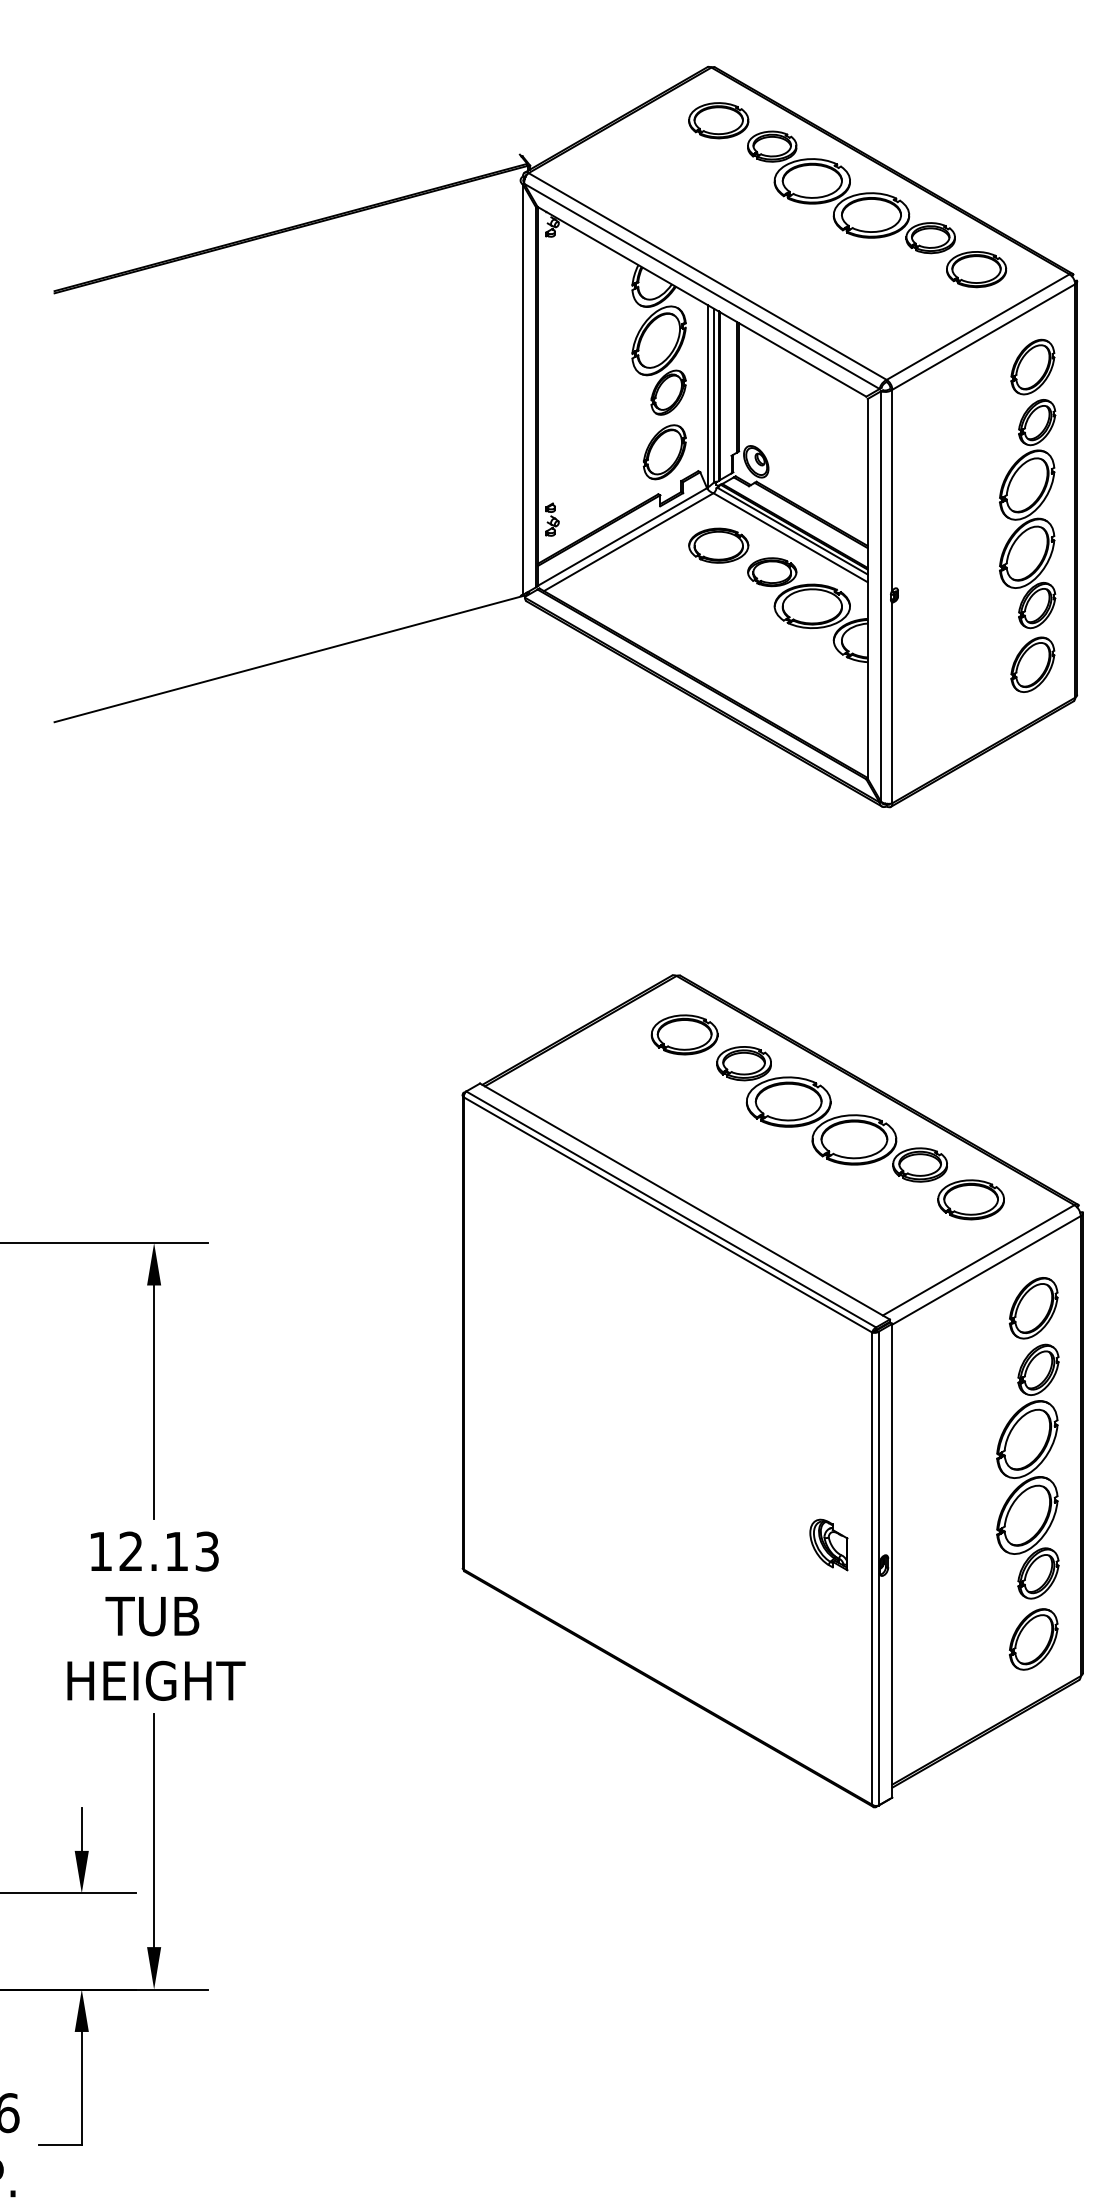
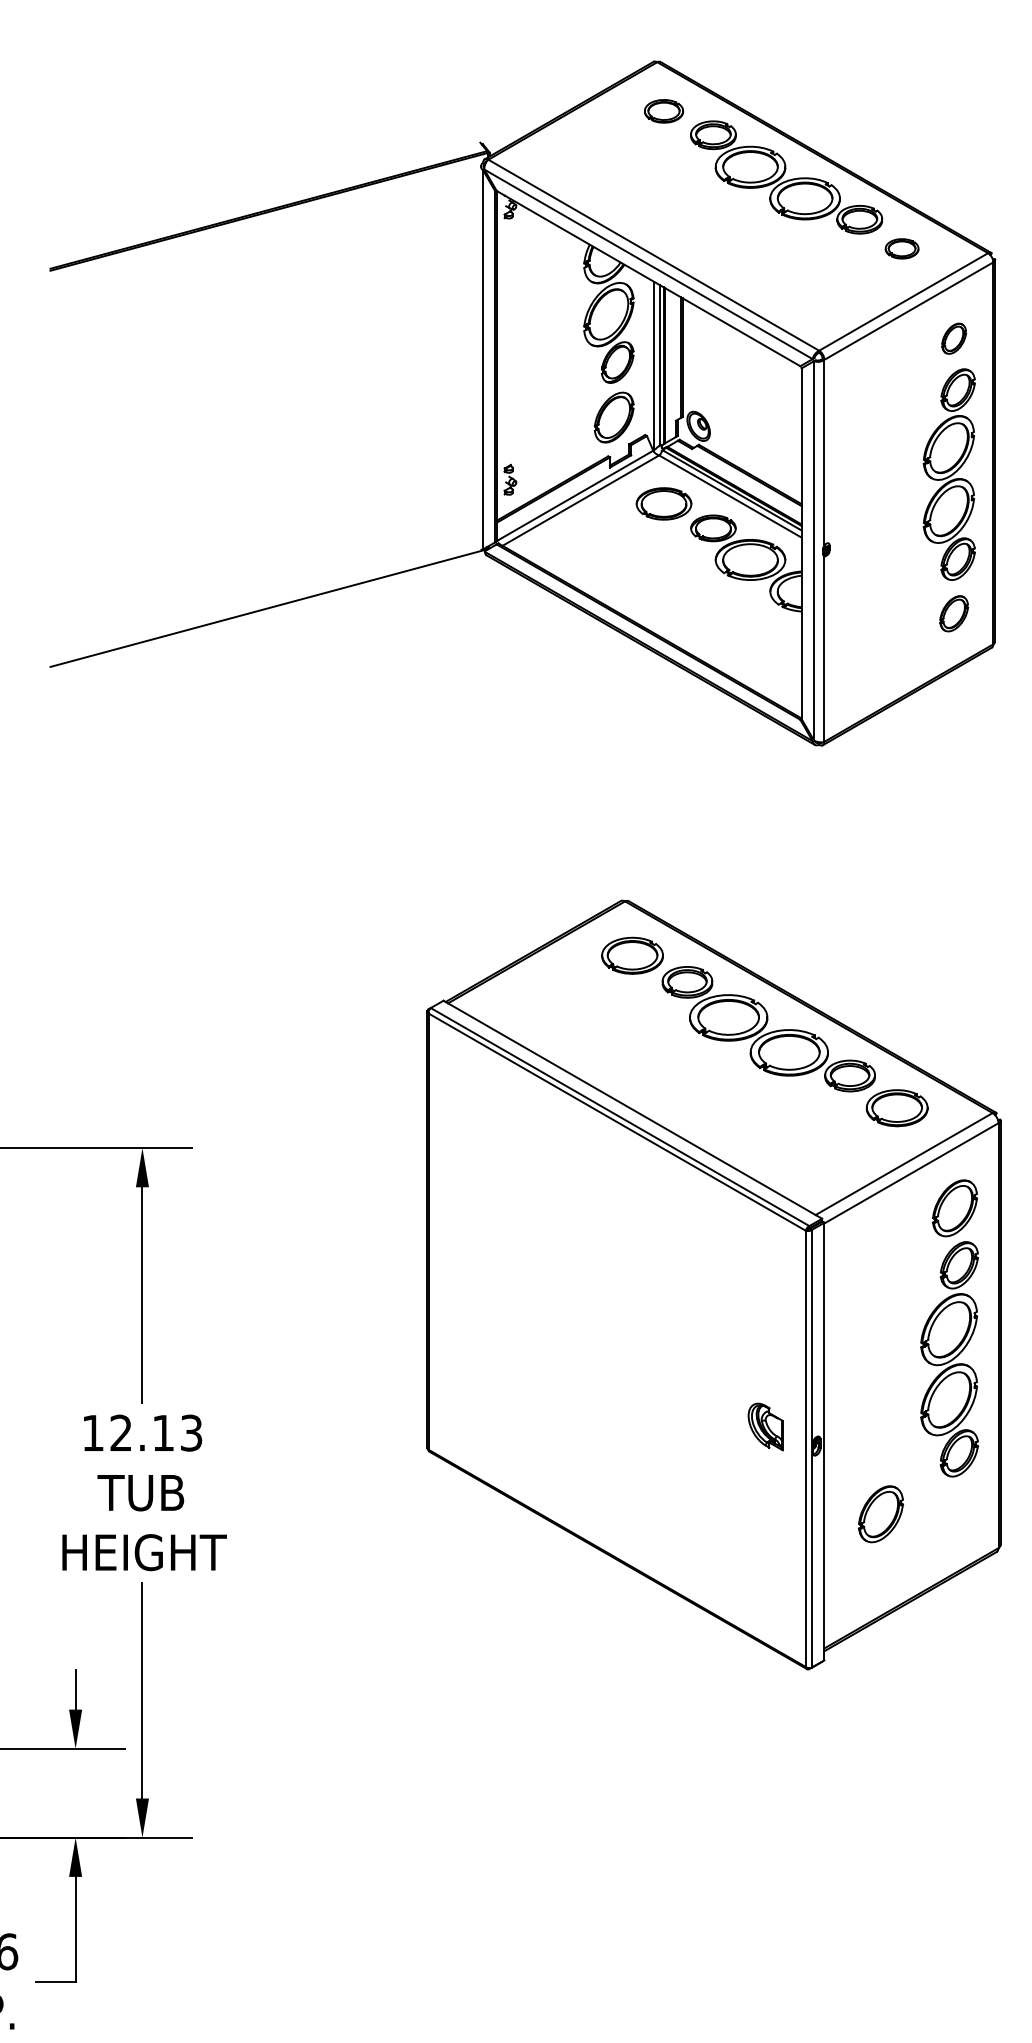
part: (718, 120) -> (663, 111), size x0.7
part: (975, 269) -> (901, 248), size x0.6
part: (1032, 366) -> (953, 338), size x0.6
part: (1032, 664) -> (953, 613), size x0.7
part: (1033, 1639) -> (880, 1514), moved

